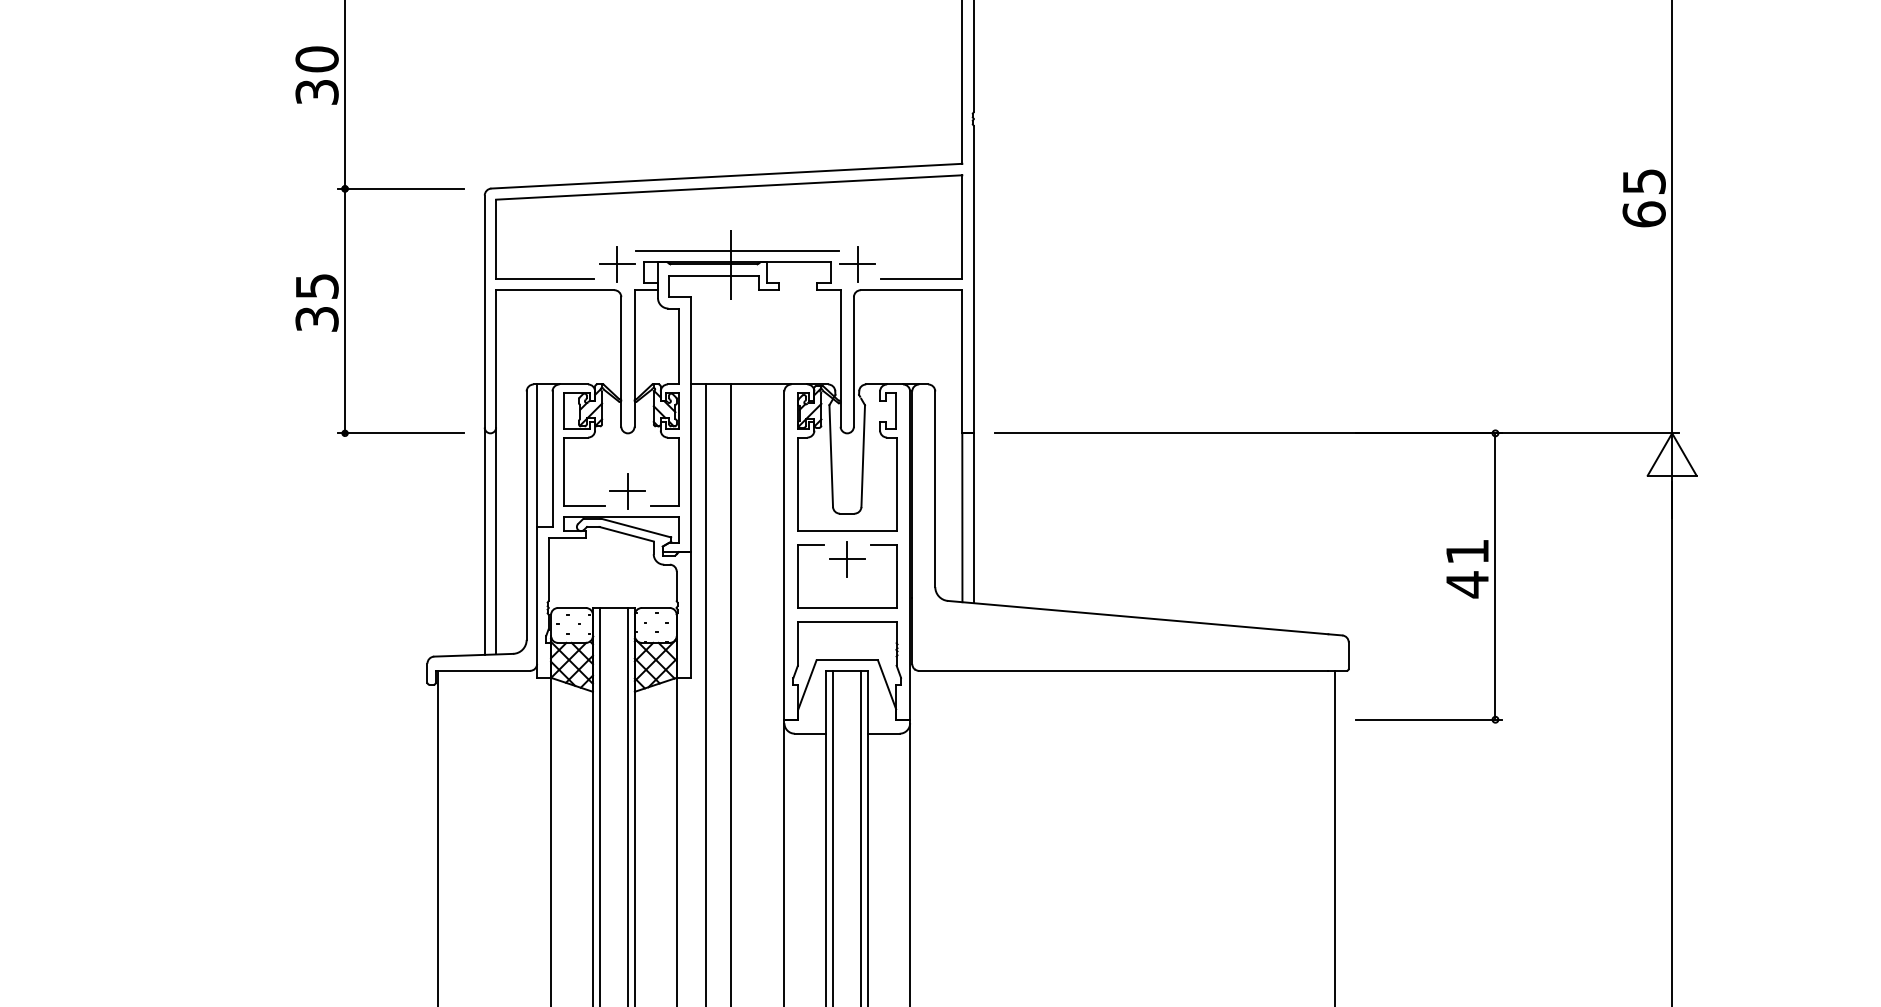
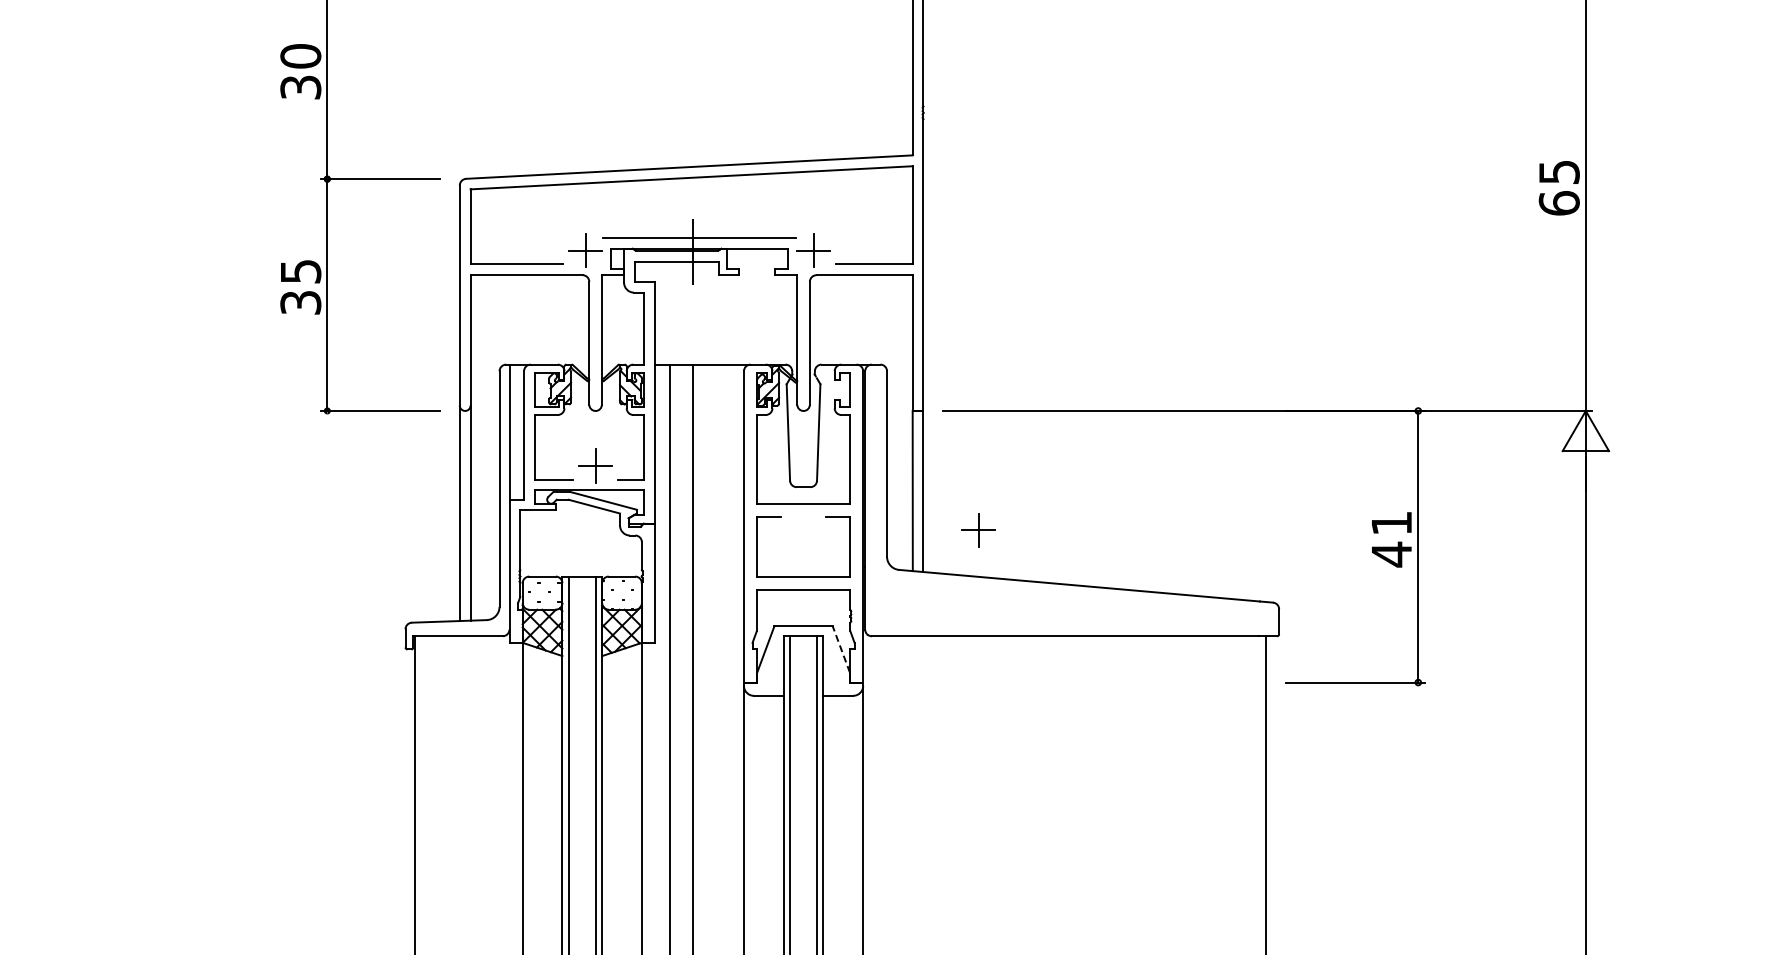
part: (847, 559) -> (978, 530), moved
line: (887, 684) -> (841, 649), solid -> dashed

